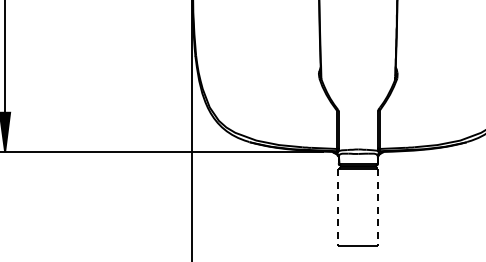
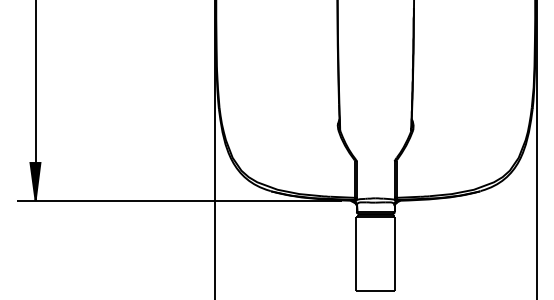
line: (338, 207) -> (356, 254), dashed -> solid
line: (378, 207) -> (395, 254), dashed -> solid

